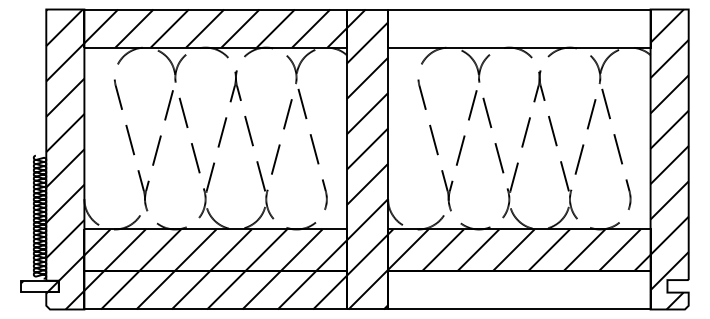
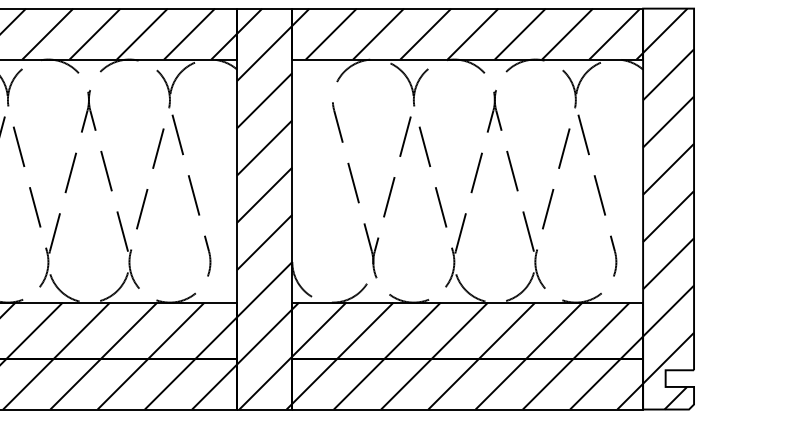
hatch: (519, 28) -> (467, 33), added
hatch: (519, 290) -> (467, 384), added

